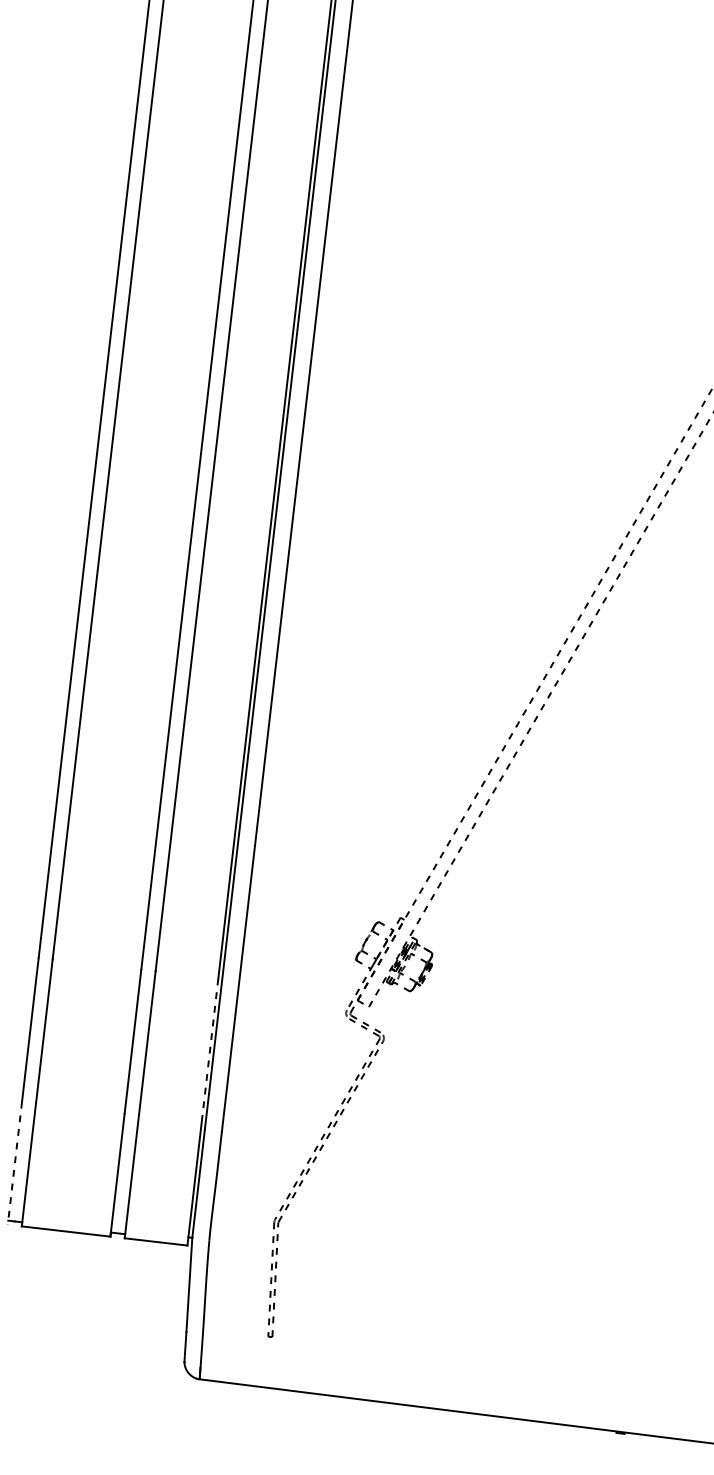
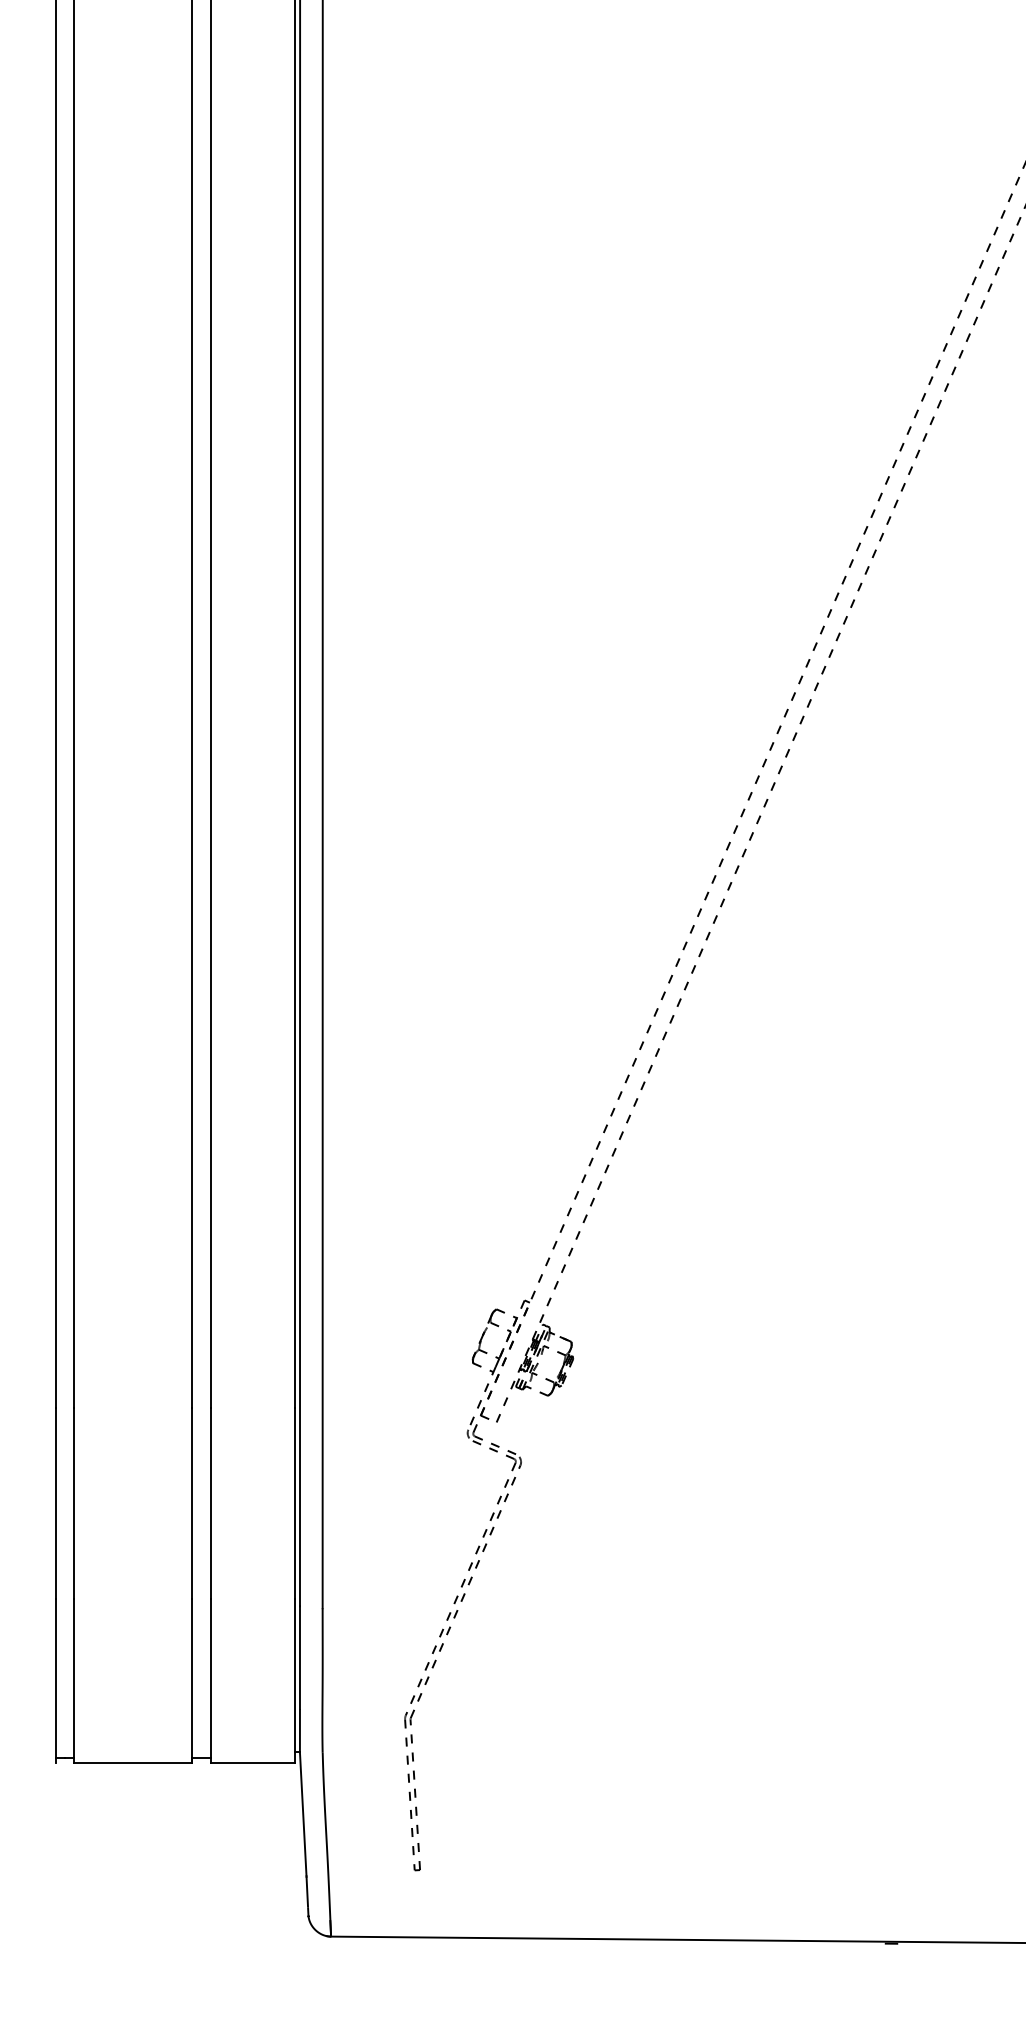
line: (209, 1050) -> (294, 1503), dashed -> solid
line: (14, 1163) -> (55, 1681), dashed -> solid

